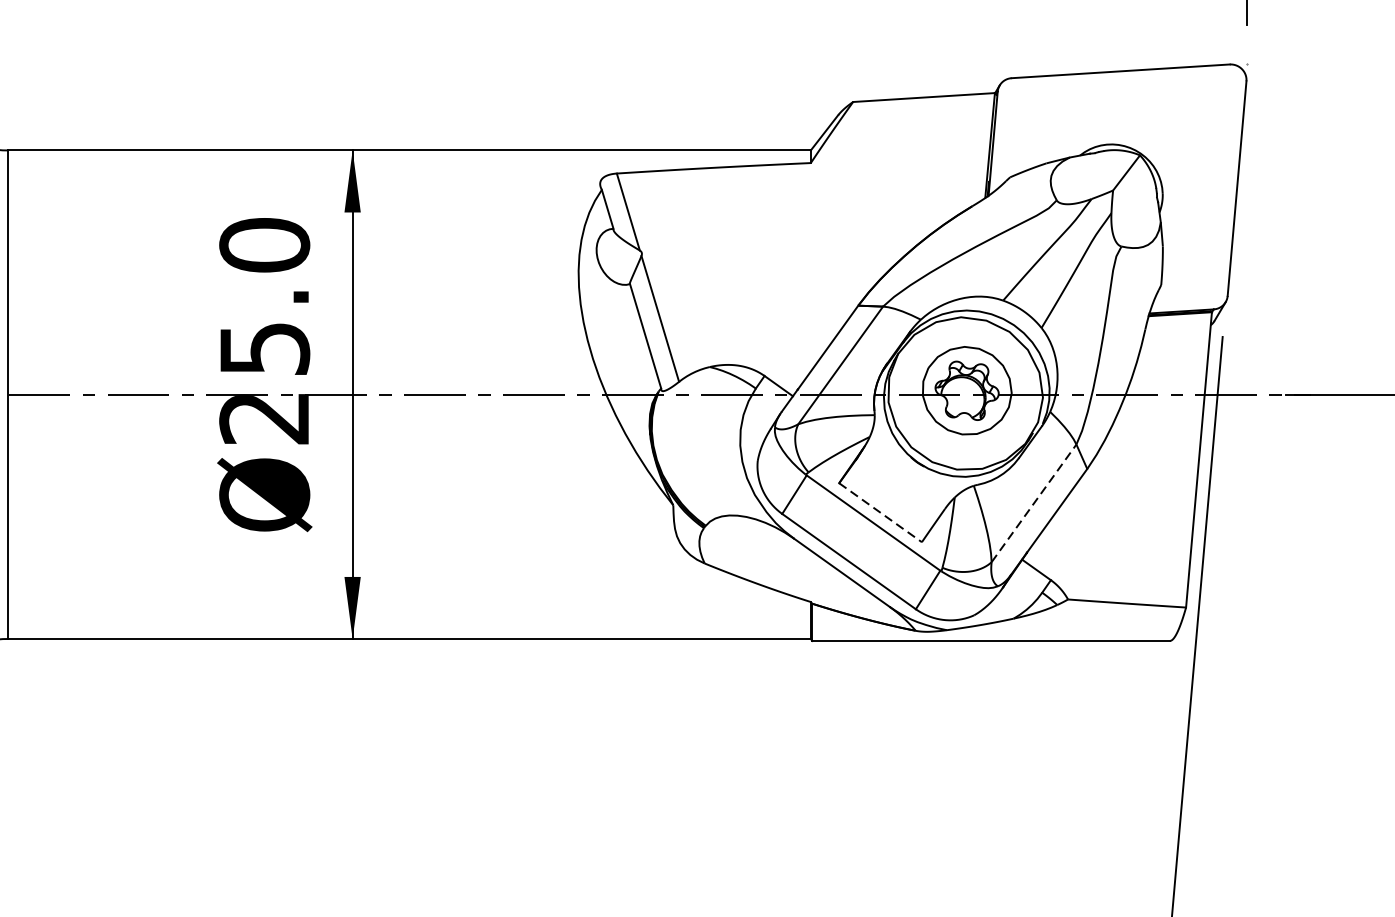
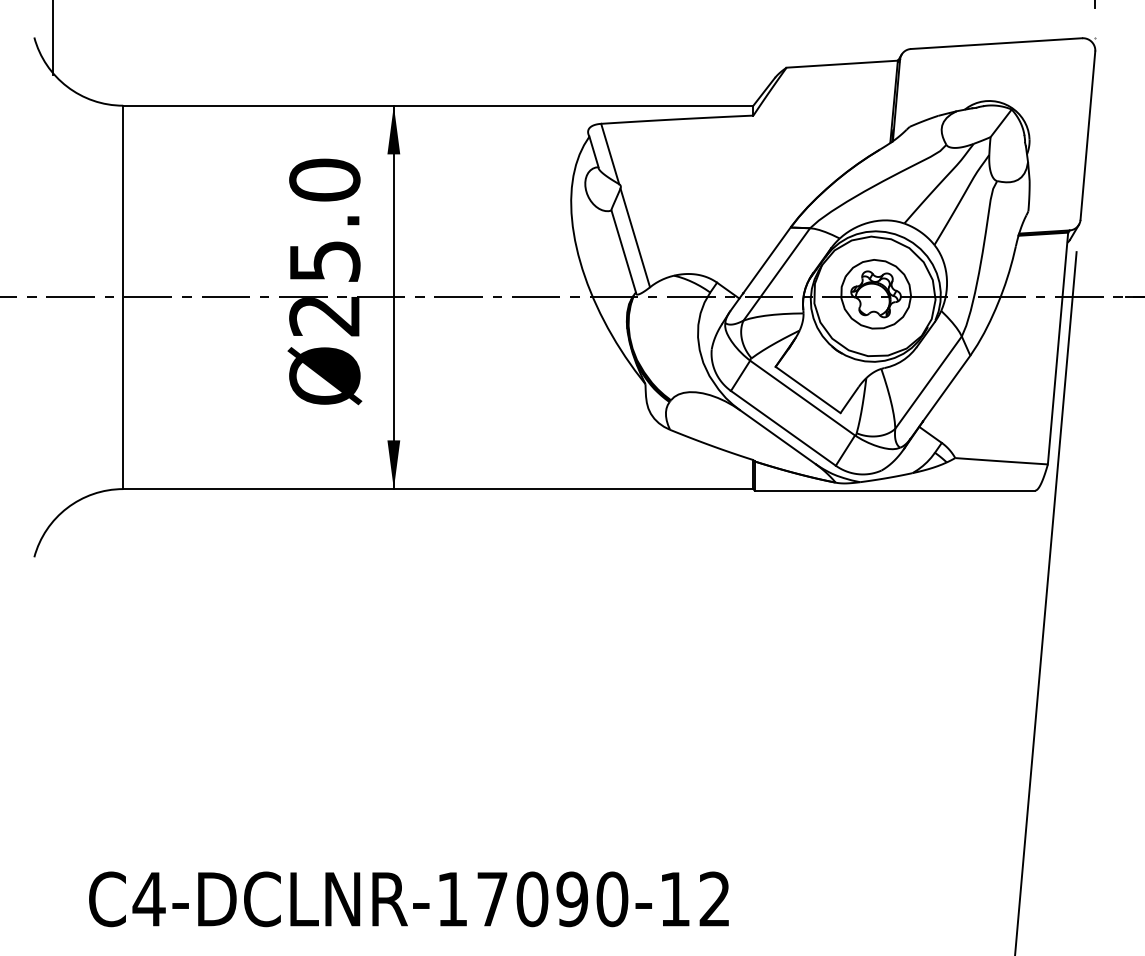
line: (1033, 503) -> (928, 382), dashed -> solid
line: (881, 513) -> (808, 390), dashed -> solid

